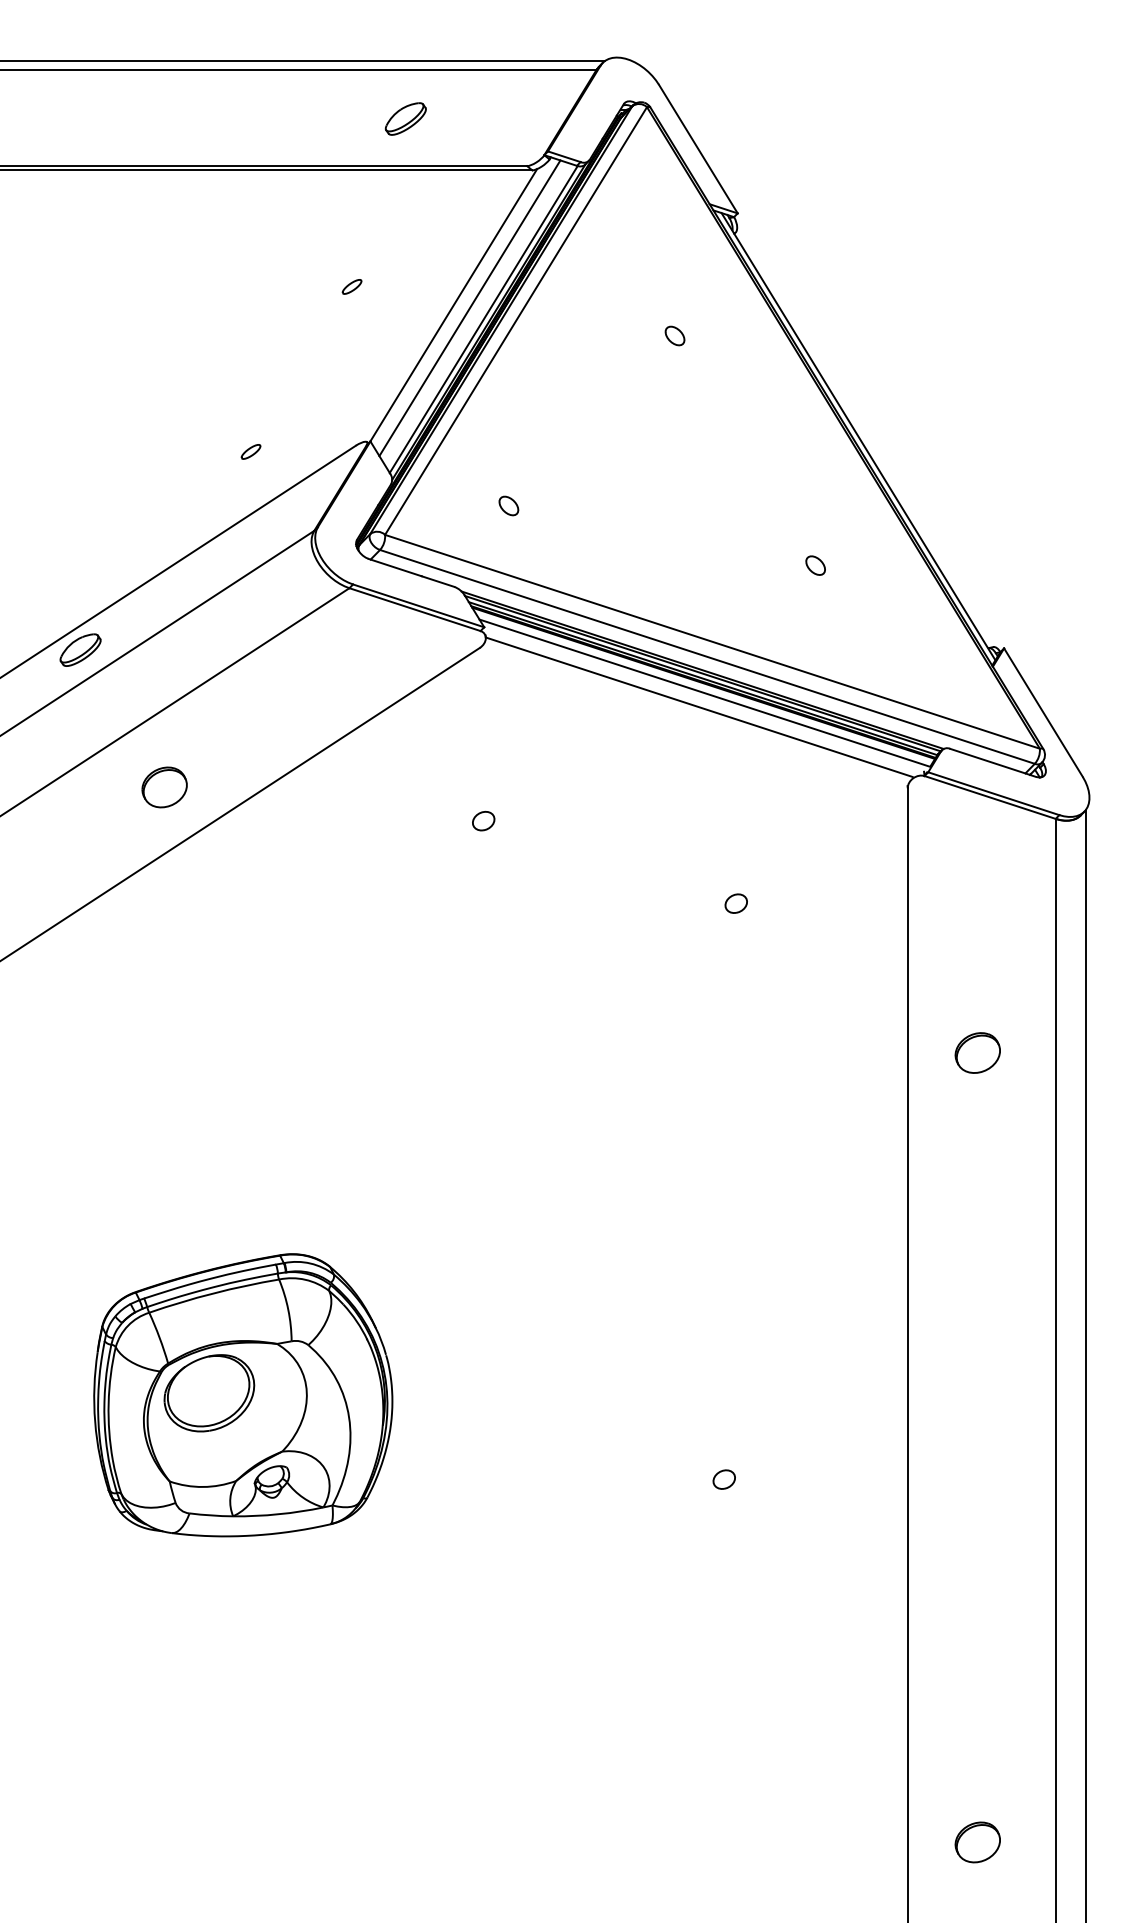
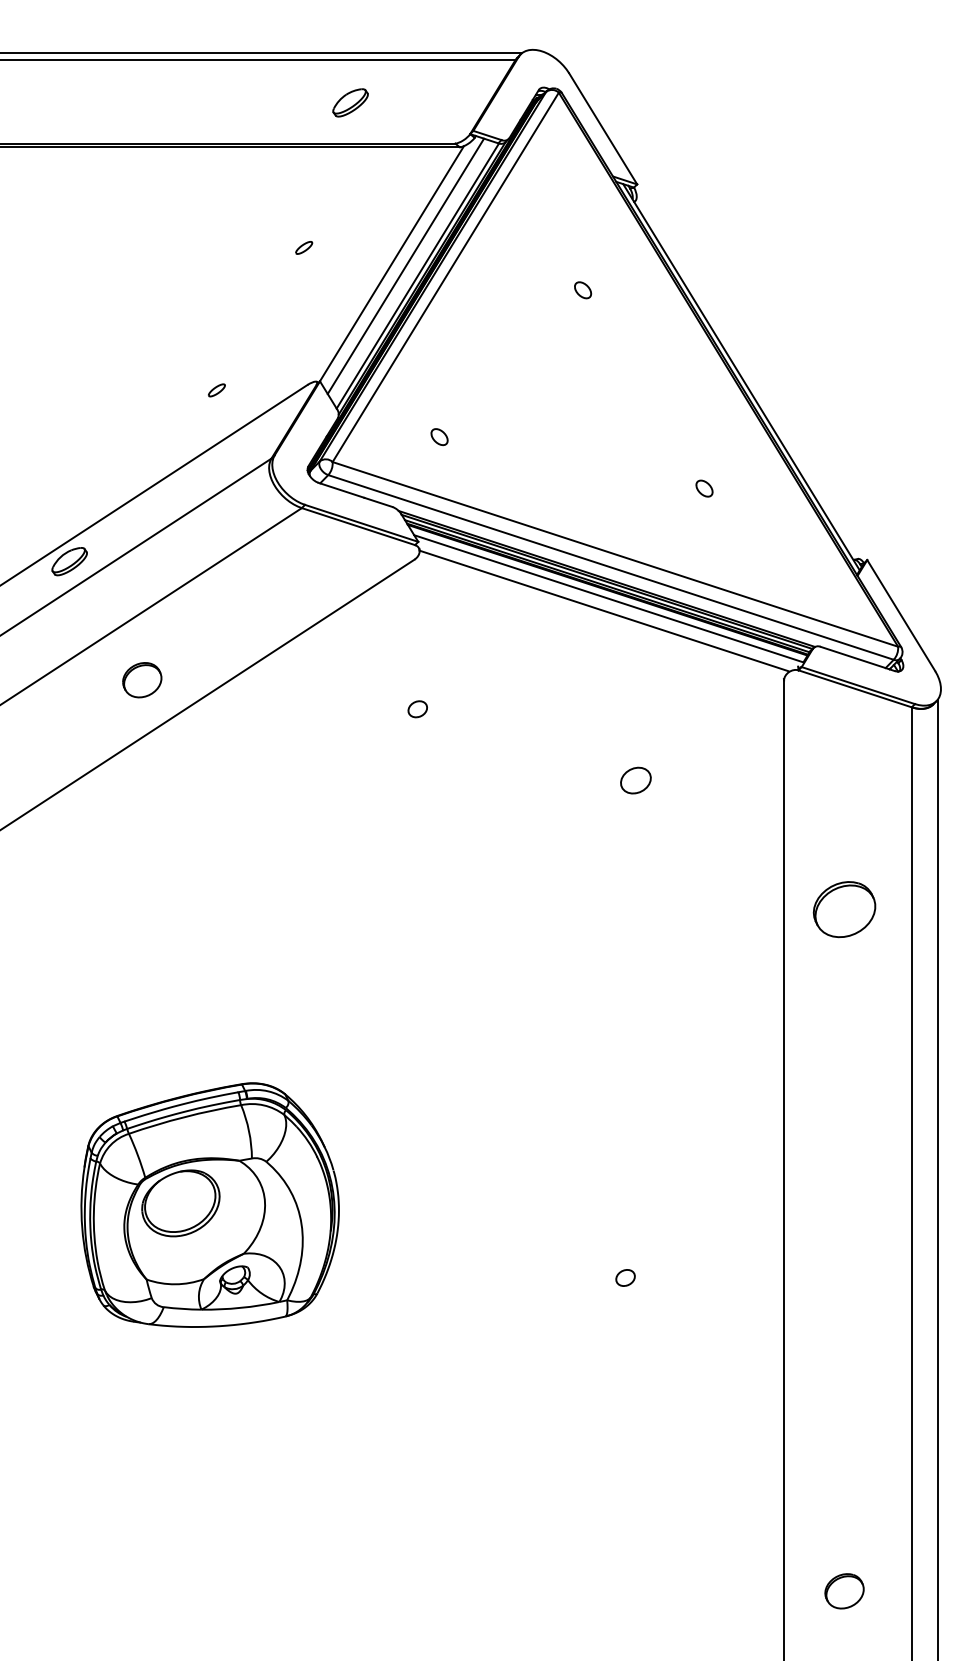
part: (735, 903) -> (635, 780), size x1.6
part: (977, 1052) -> (844, 909), size x1.6

